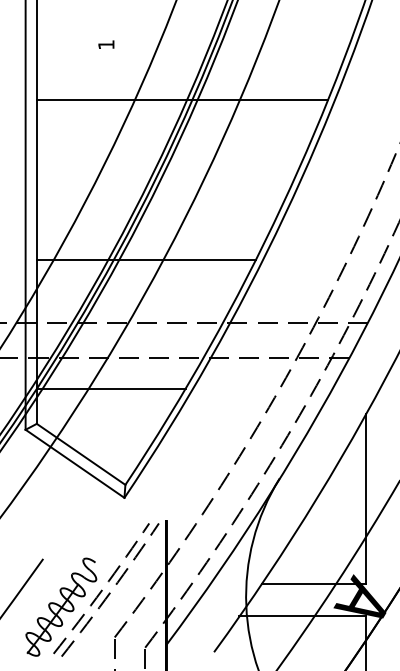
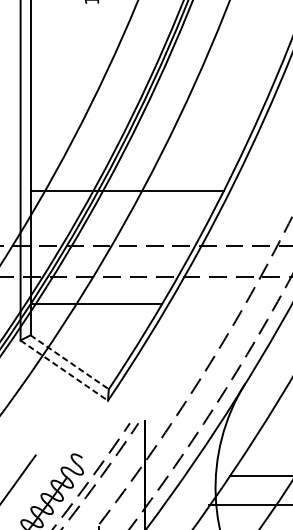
line: (182, 99) -> (159, 48), removed
line: (81, 454) -> (69, 362), solid -> dashed
line: (75, 464) -> (64, 371), solid -> dashed

